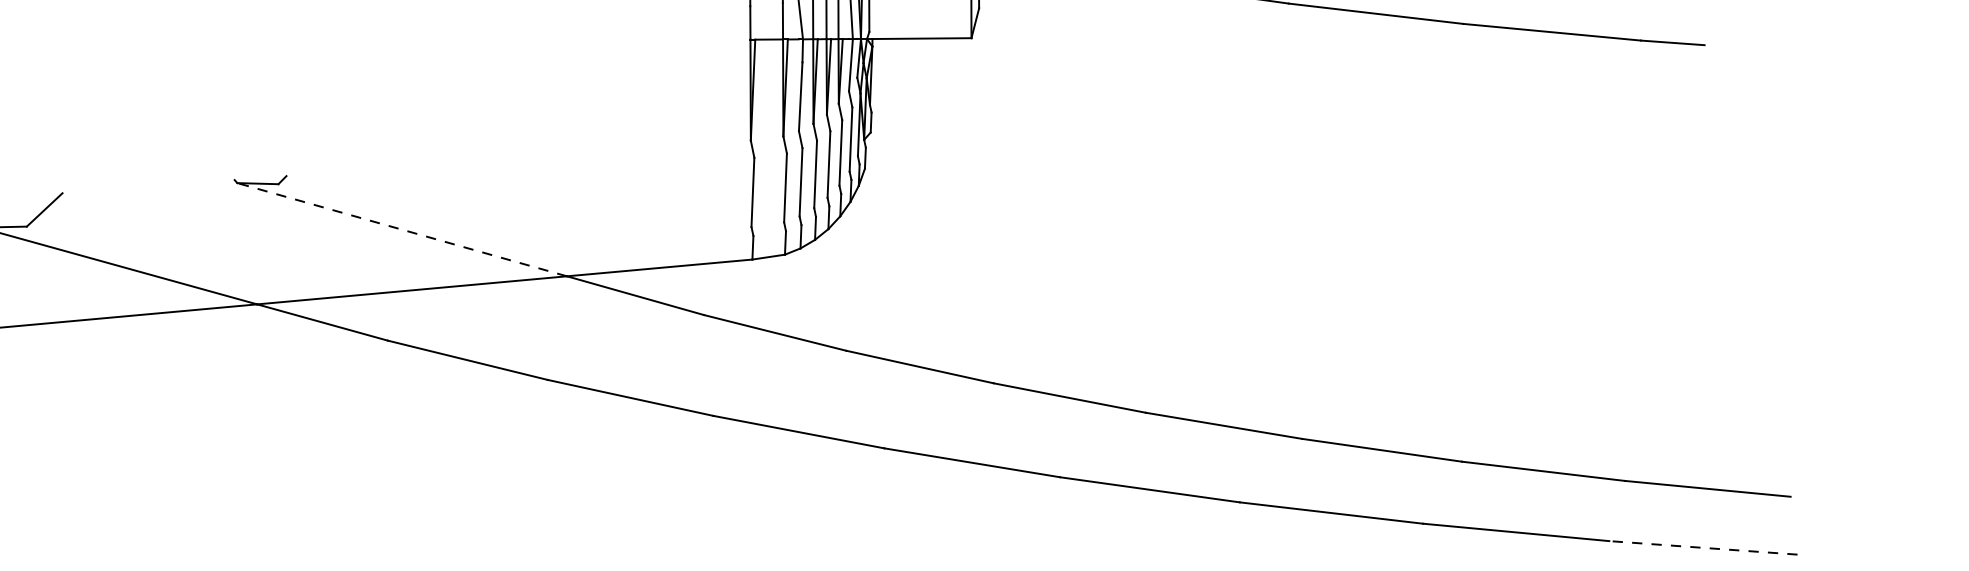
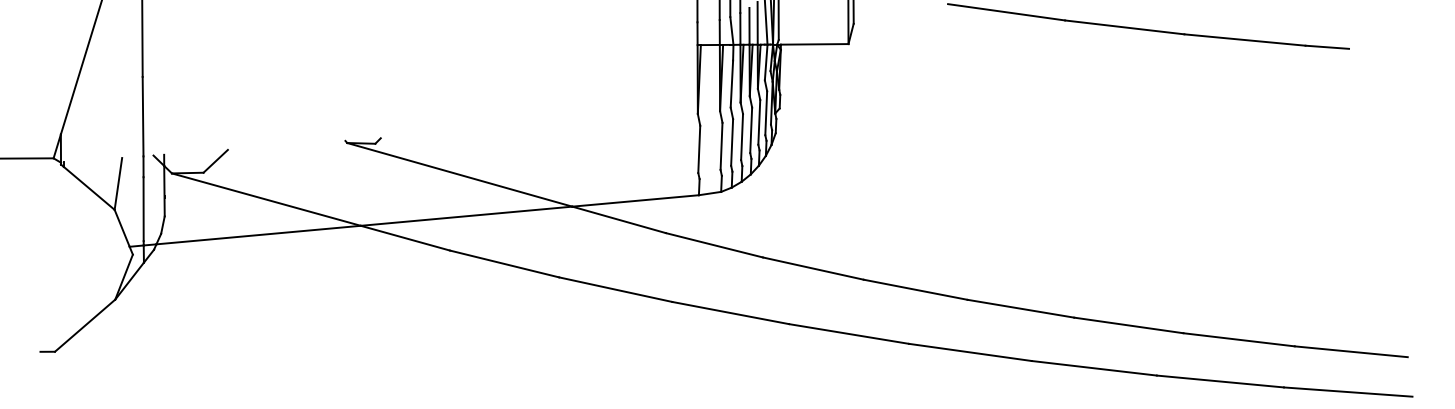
line: (401, 229) -> (459, 174), dashed -> solid
line: (1702, 548) -> (1347, 392), dashed -> solid

